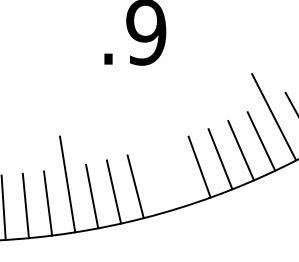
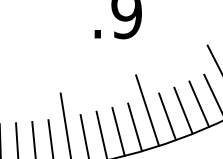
line: (173, 158) -> (147, 110), added
line: (157, 180) -> (135, 127), added

